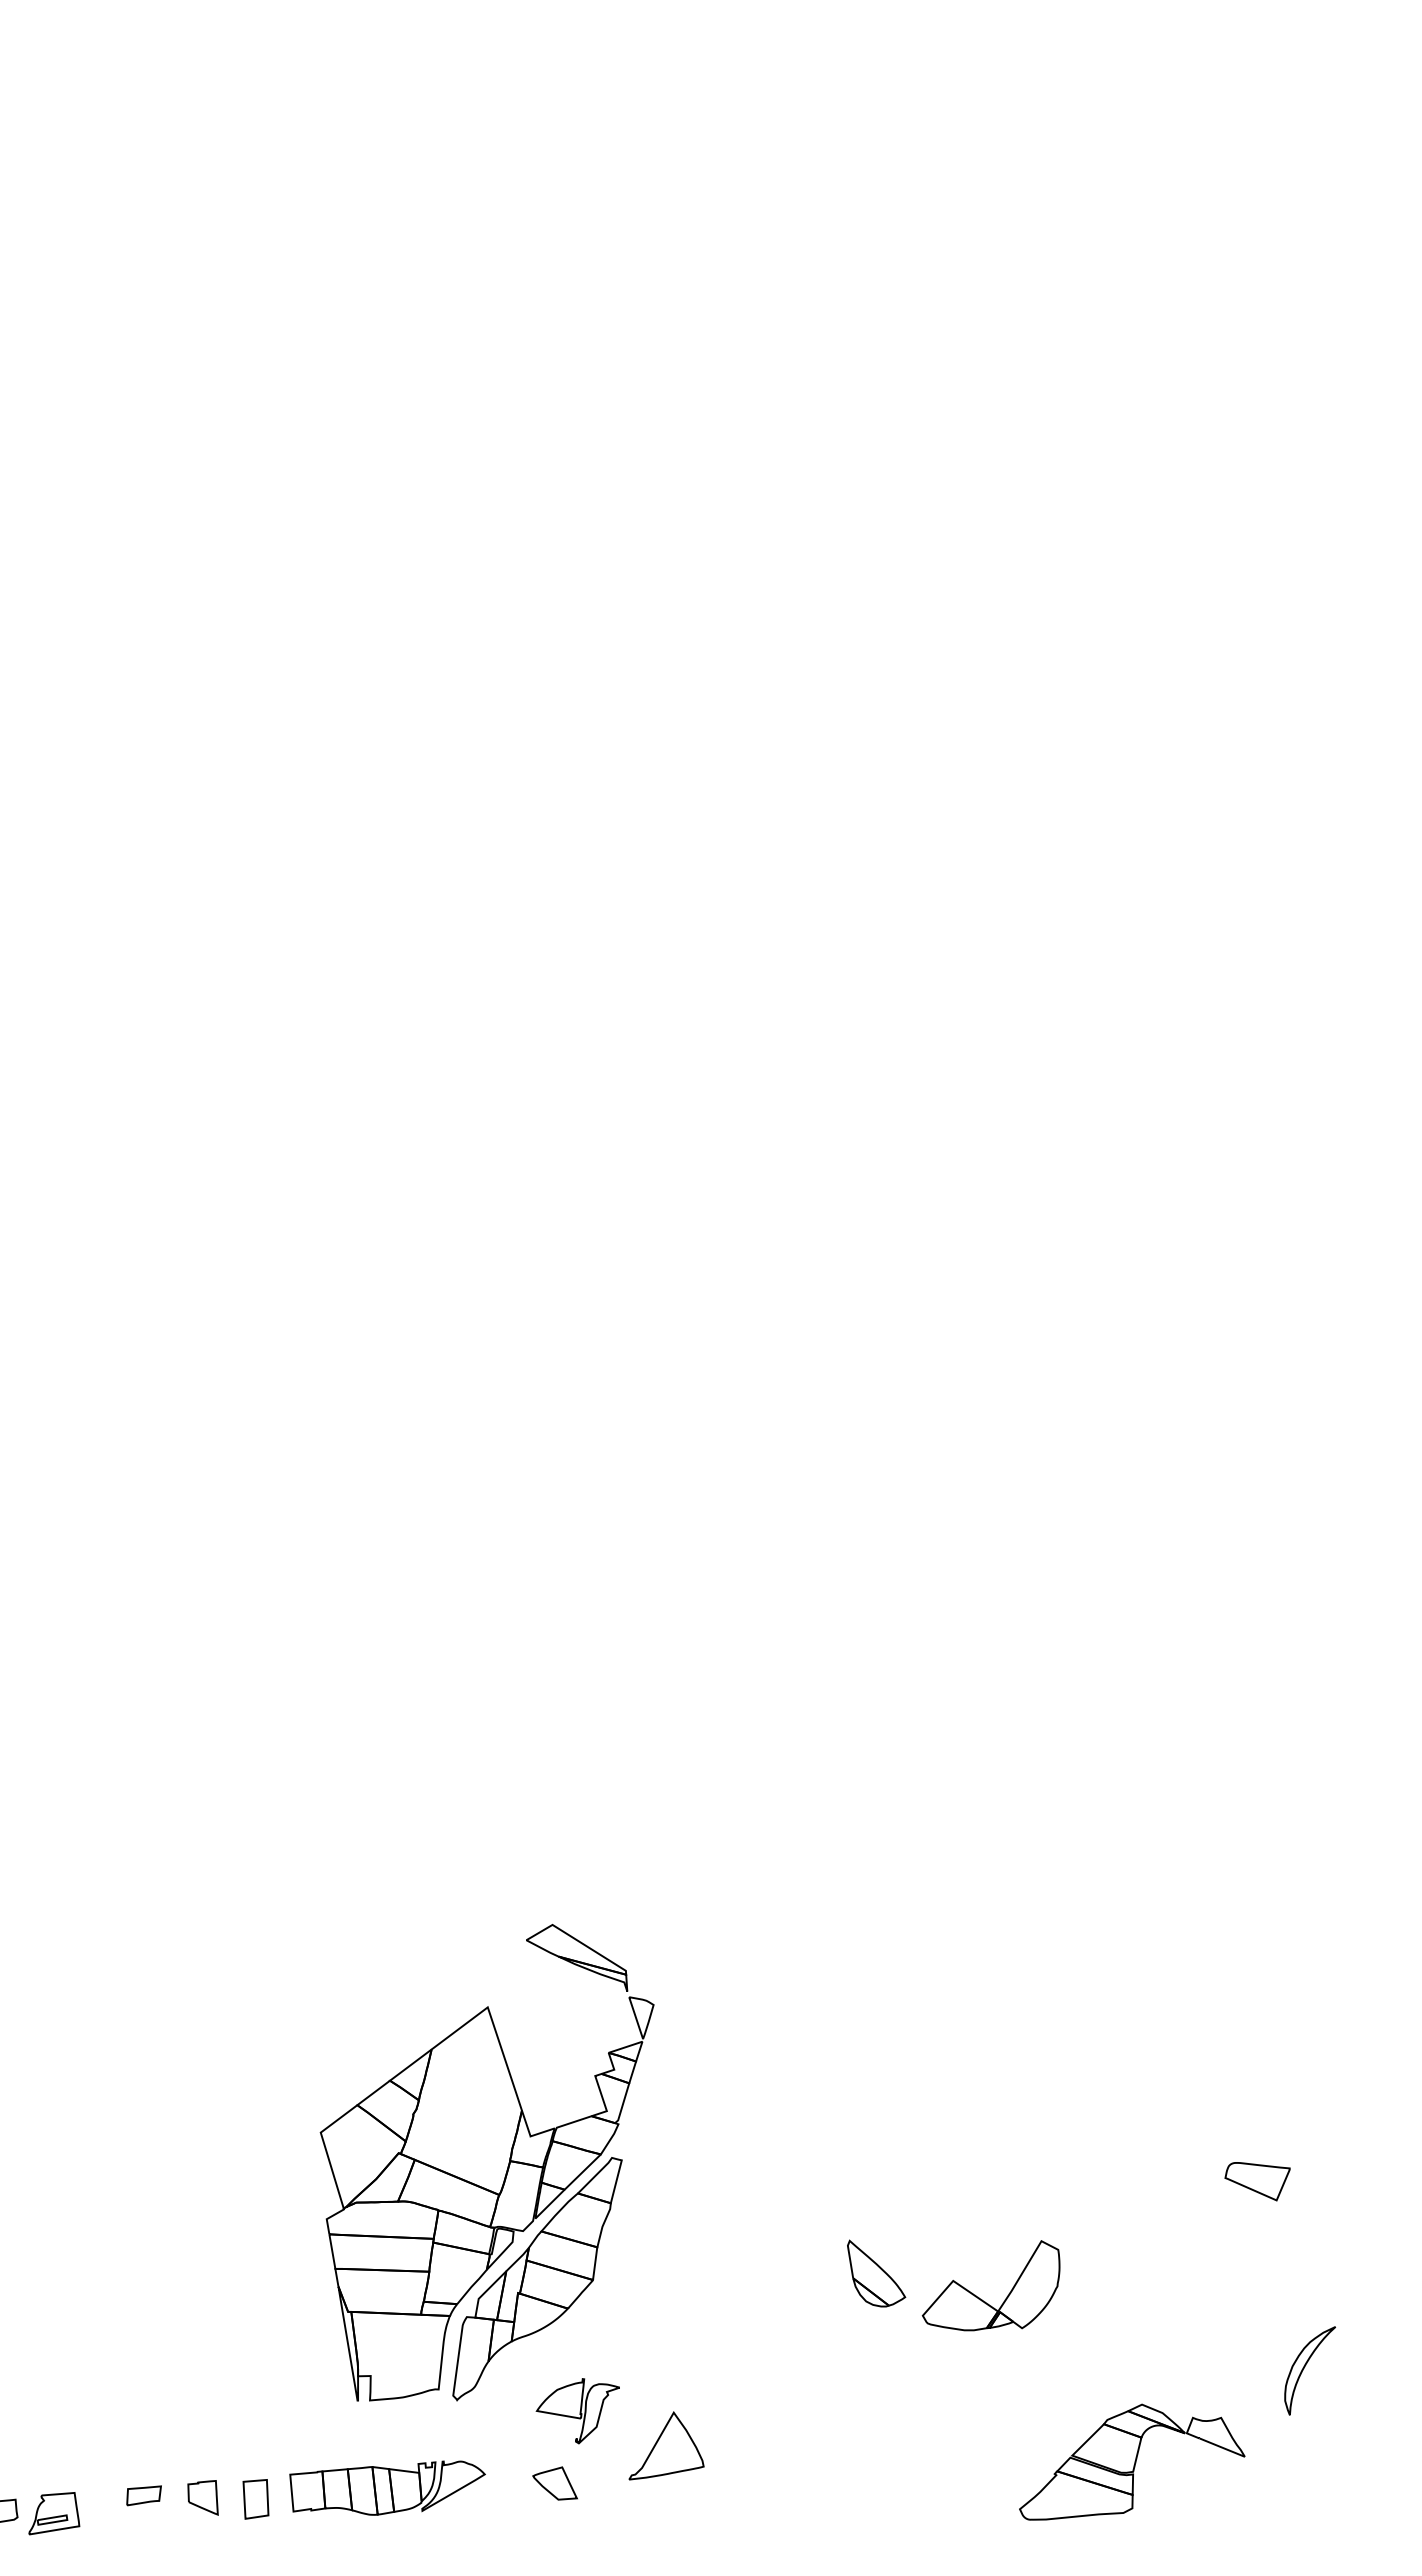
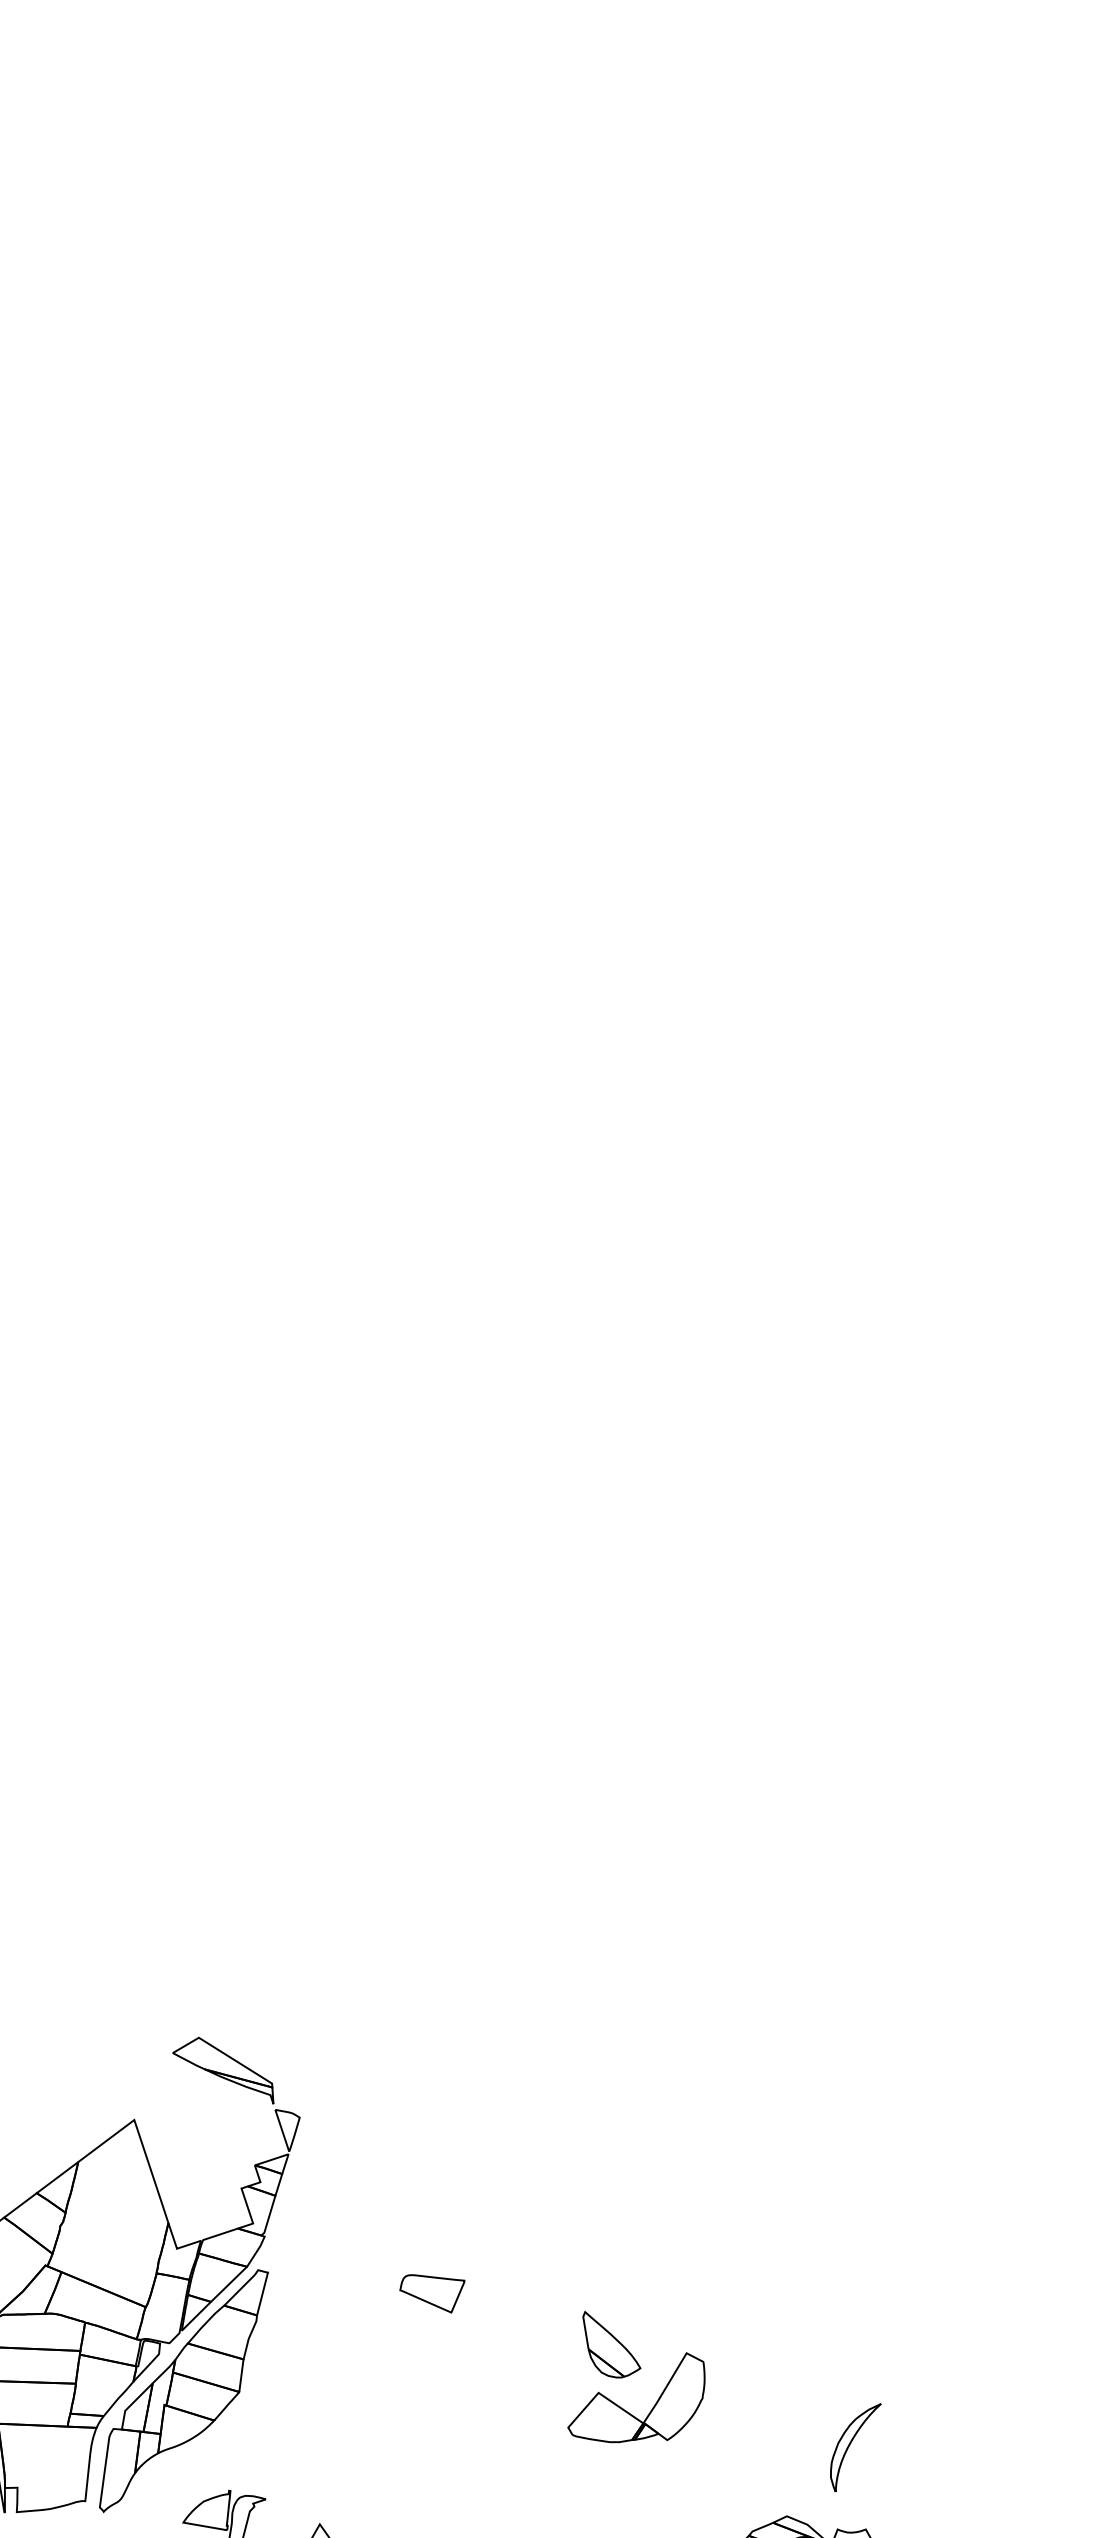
part: (1257, 2181) -> (432, 2293), moved
part: (876, 2273) -> (611, 2344), moved
part: (1309, 2370) -> (855, 2447), moved

